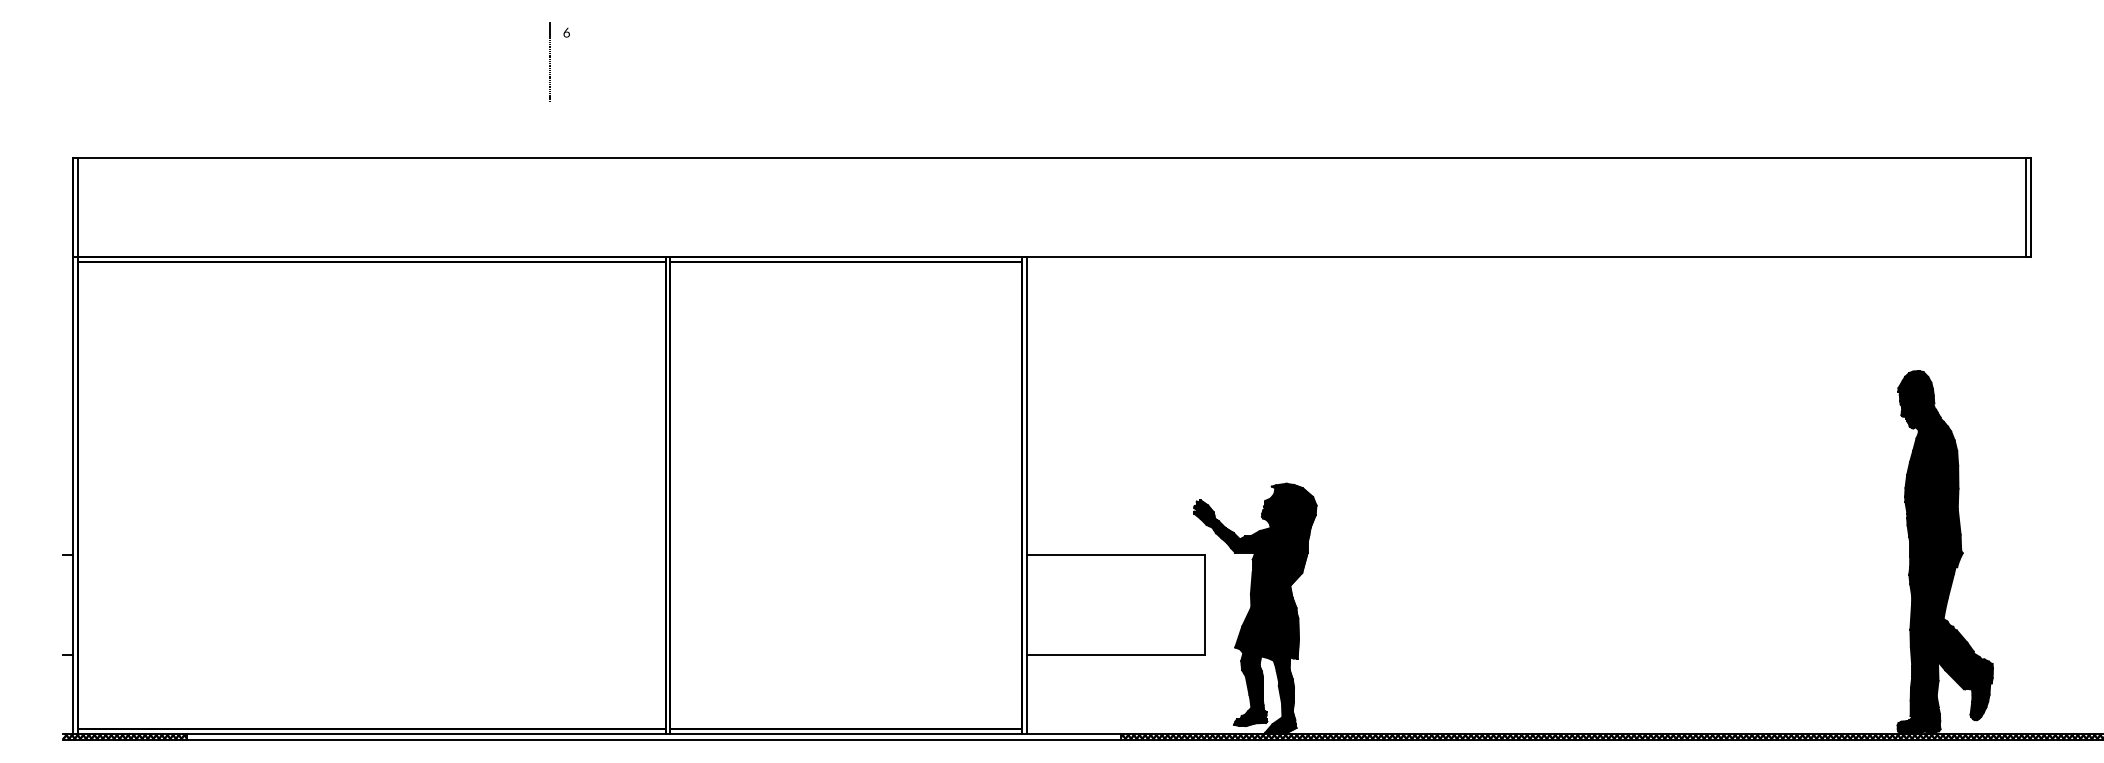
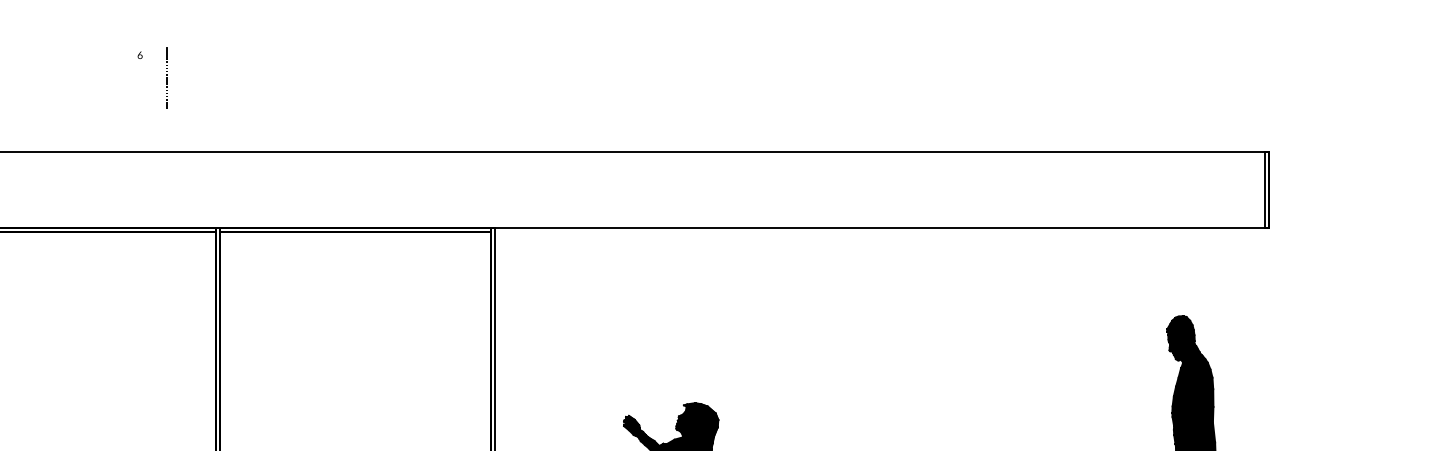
line: (549, 61) -> (166, 77), moved

